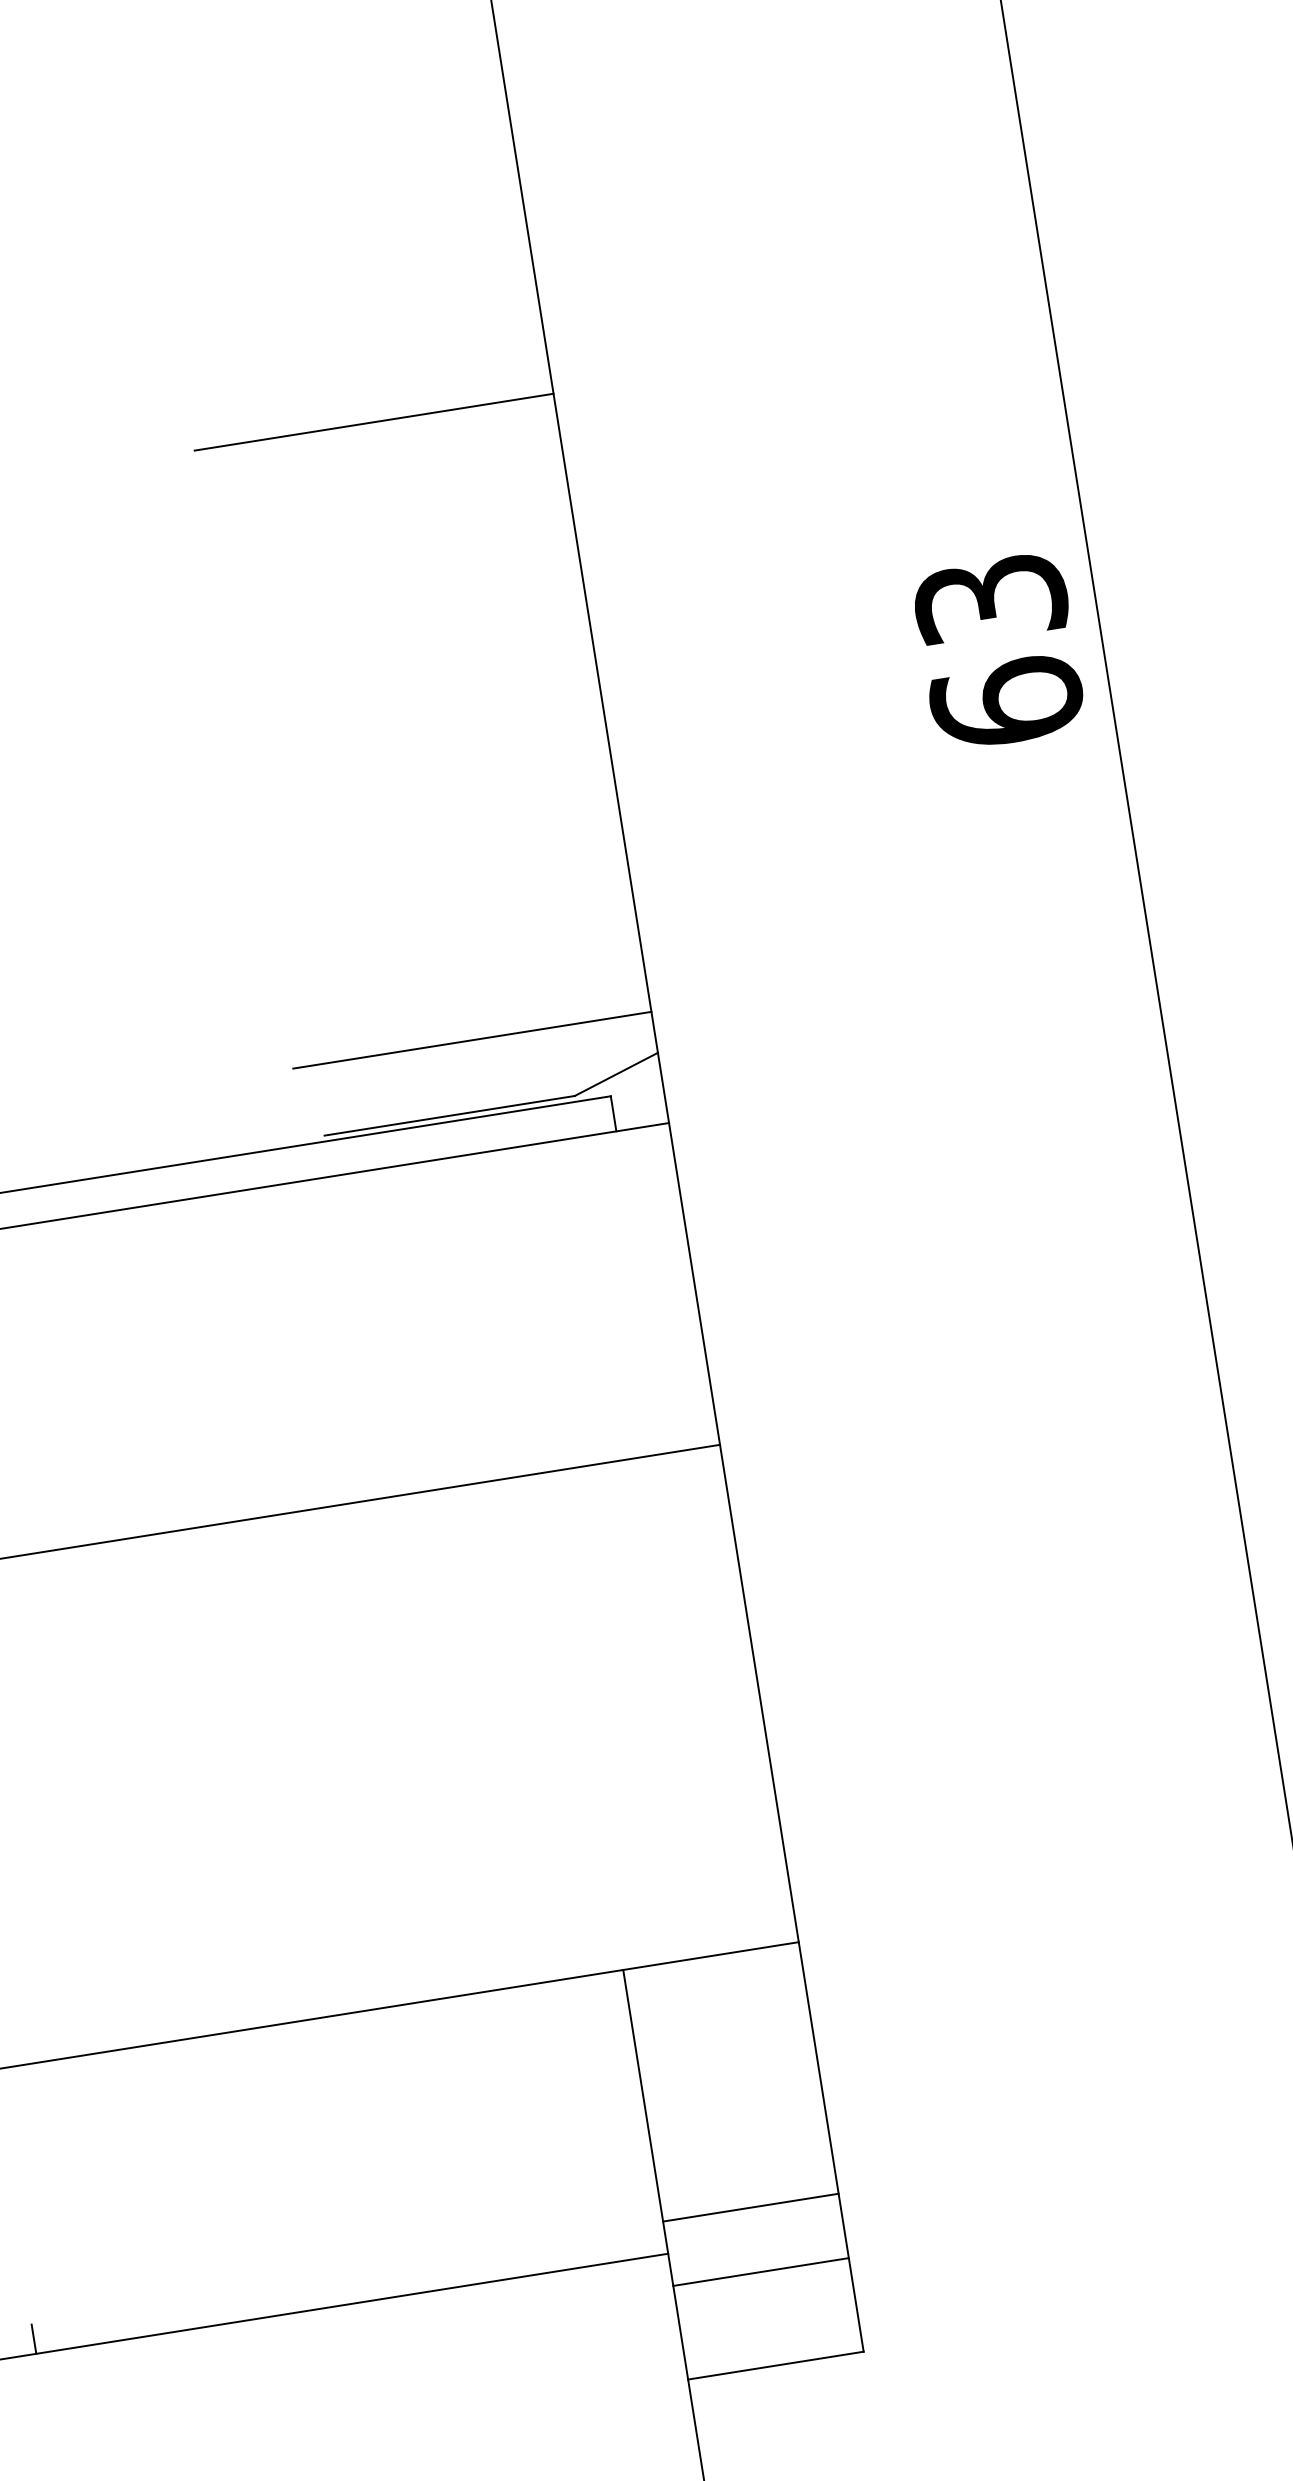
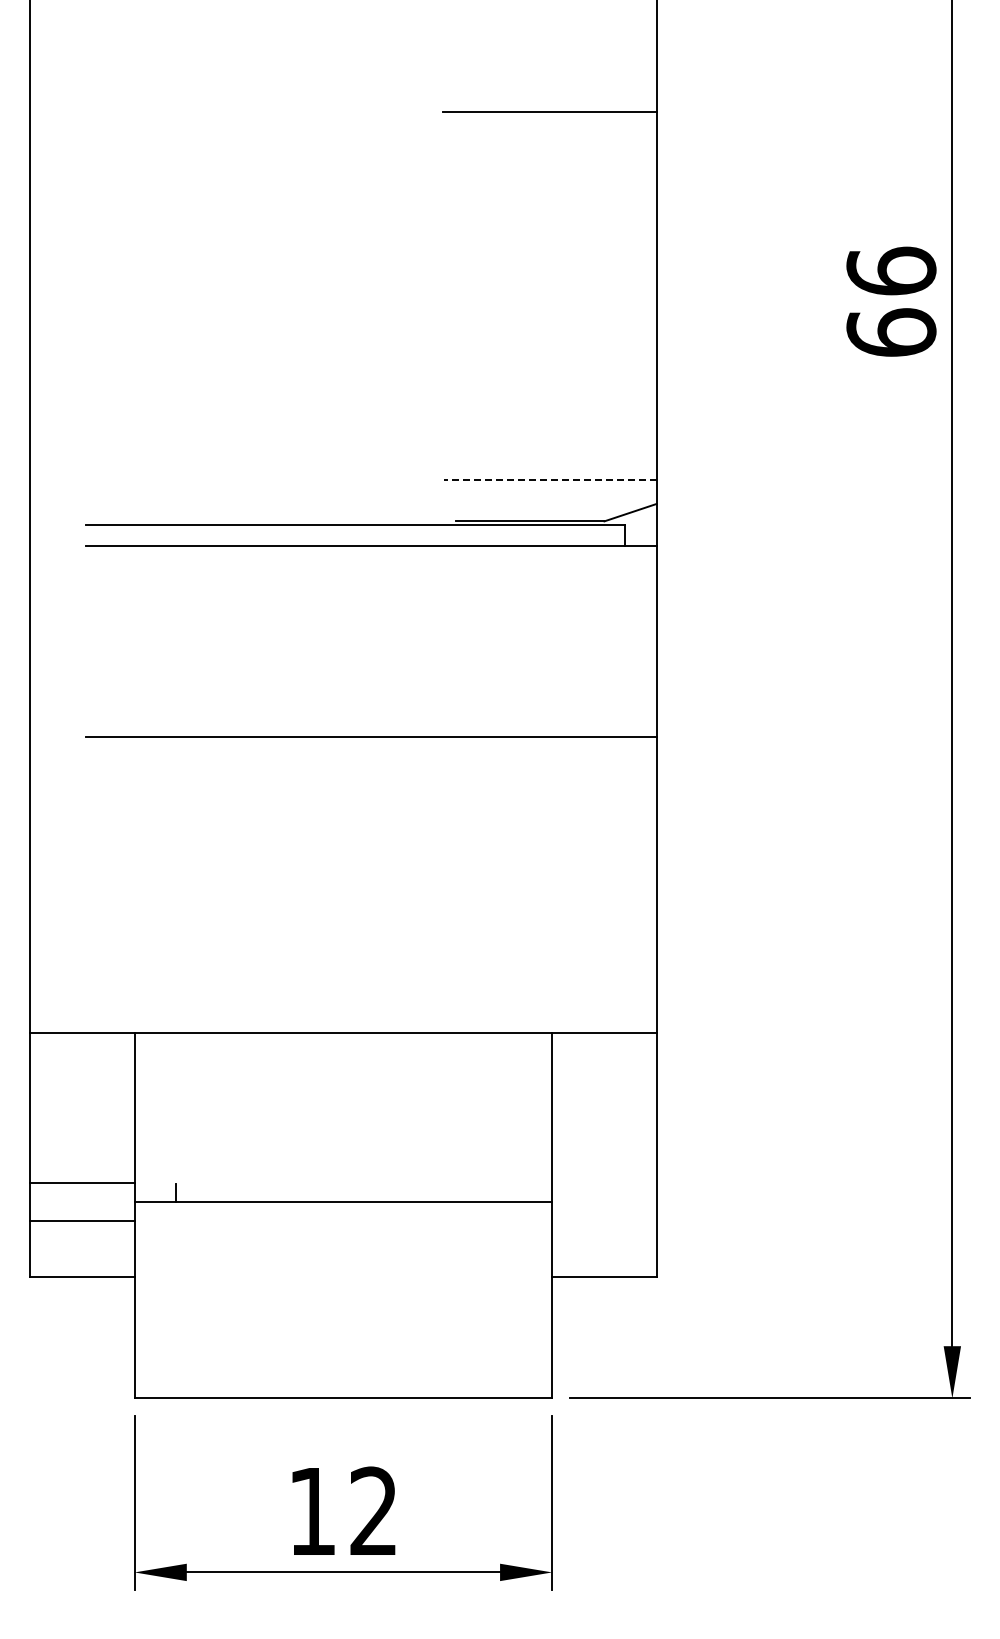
text: (990, 597) -> (891, 270), 63 -> 66
line: (472, 1039) -> (550, 479), solid -> dashed
line: (750, 2207) -> (604, 1182), removed
line: (761, 2271) -> (604, 1220), removed

